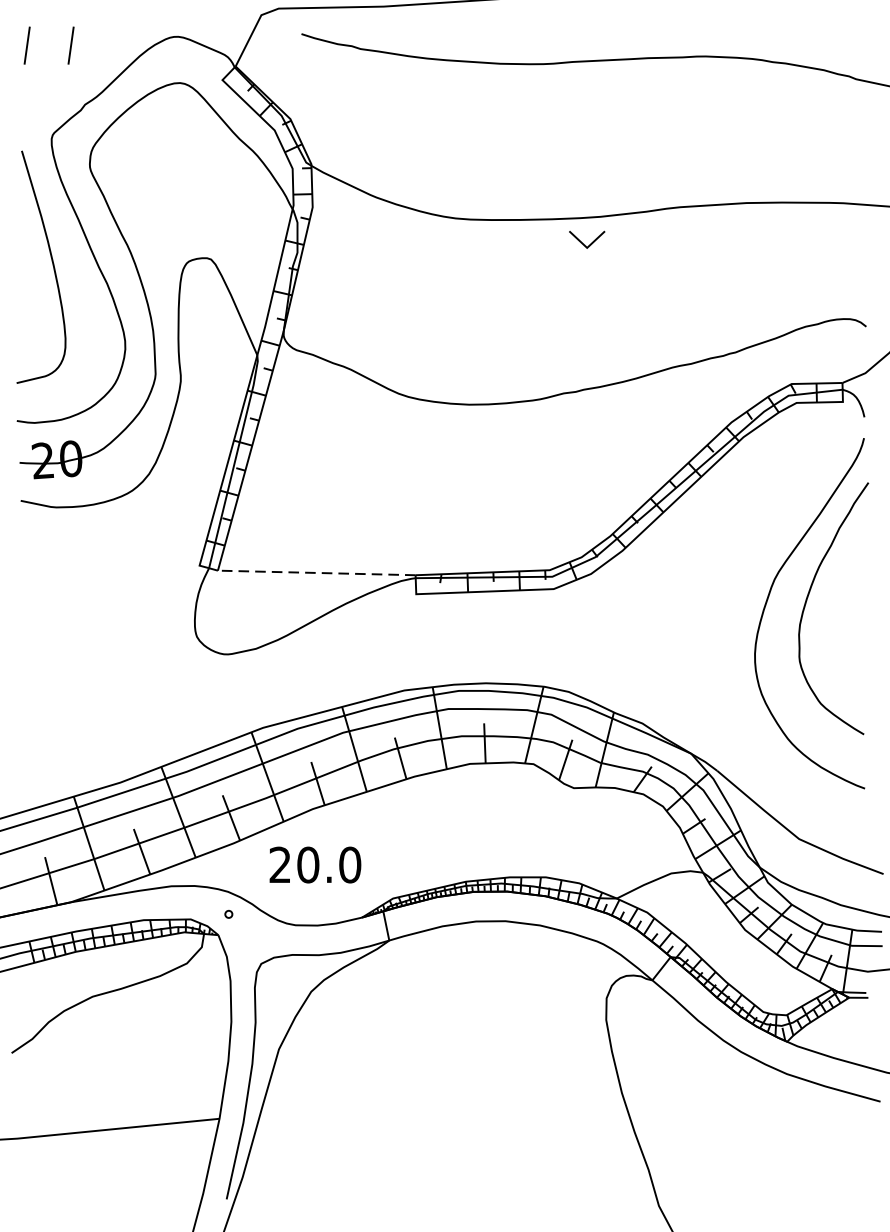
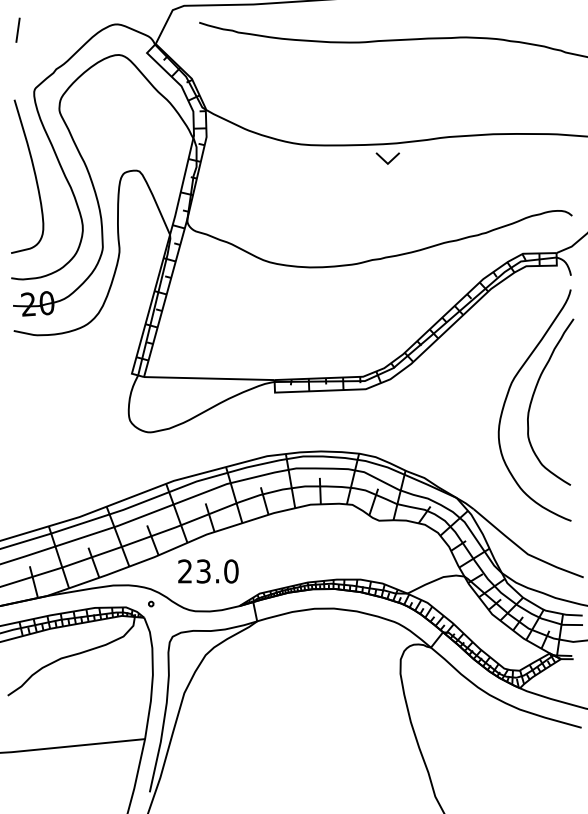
line: (70, 44) -> (46, 29), removed
line: (315, 572) -> (208, 378), dashed -> solid
text: (307, 865) -> (203, 571), 20.0 -> 23.0

